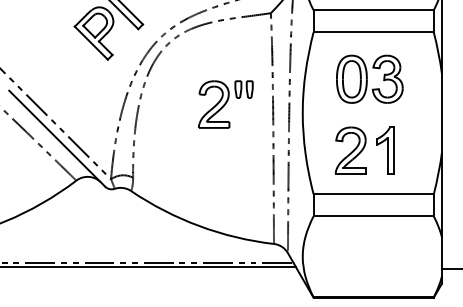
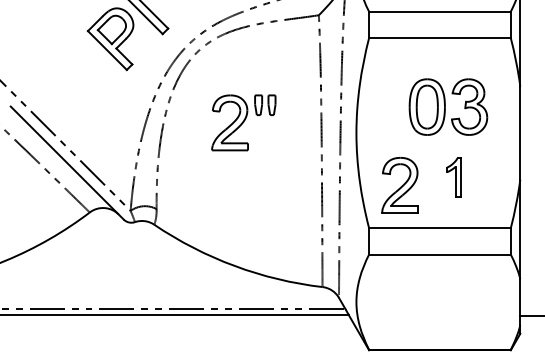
part: (369, 78) -> (448, 106), moved
part: (225, 104) -> (243, 122), moved
part: (350, 150) -> (399, 185), moved
part: (385, 150) -> (453, 177), size x0.7

